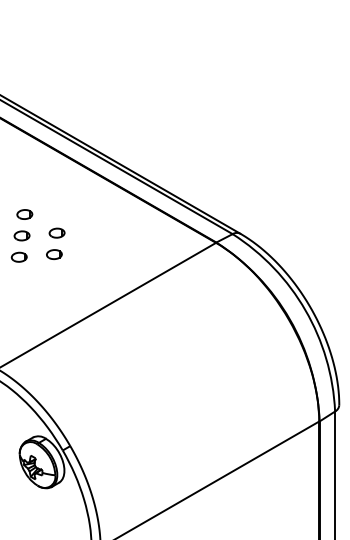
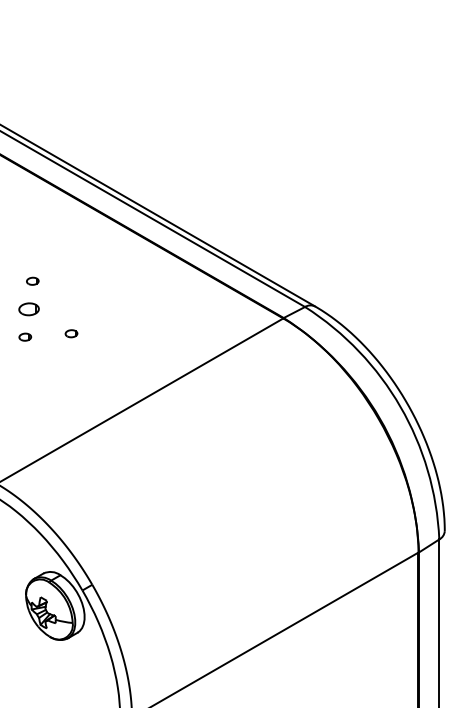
part: (24, 214) -> (32, 281), size x0.6
part: (56, 232) -> (74, 304), removed
part: (54, 254) -> (71, 333), size x0.6
part: (18, 256) -> (24, 336), size x0.6

